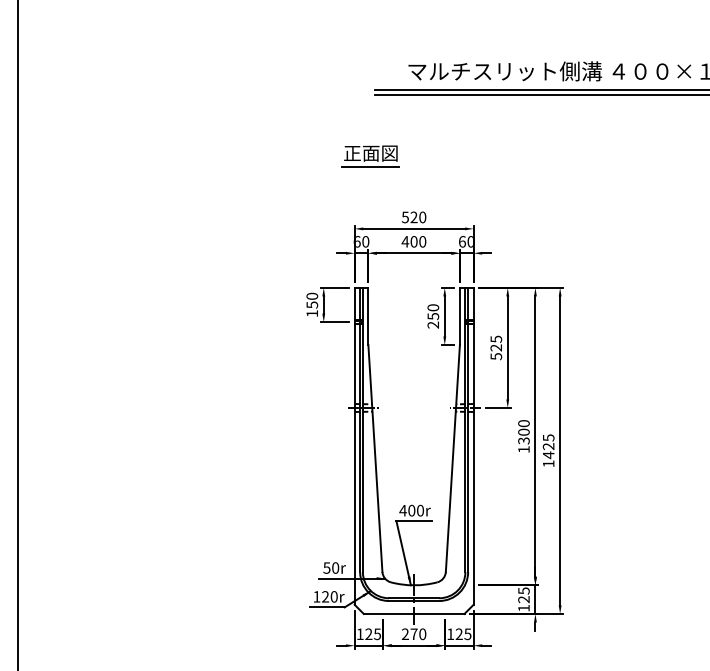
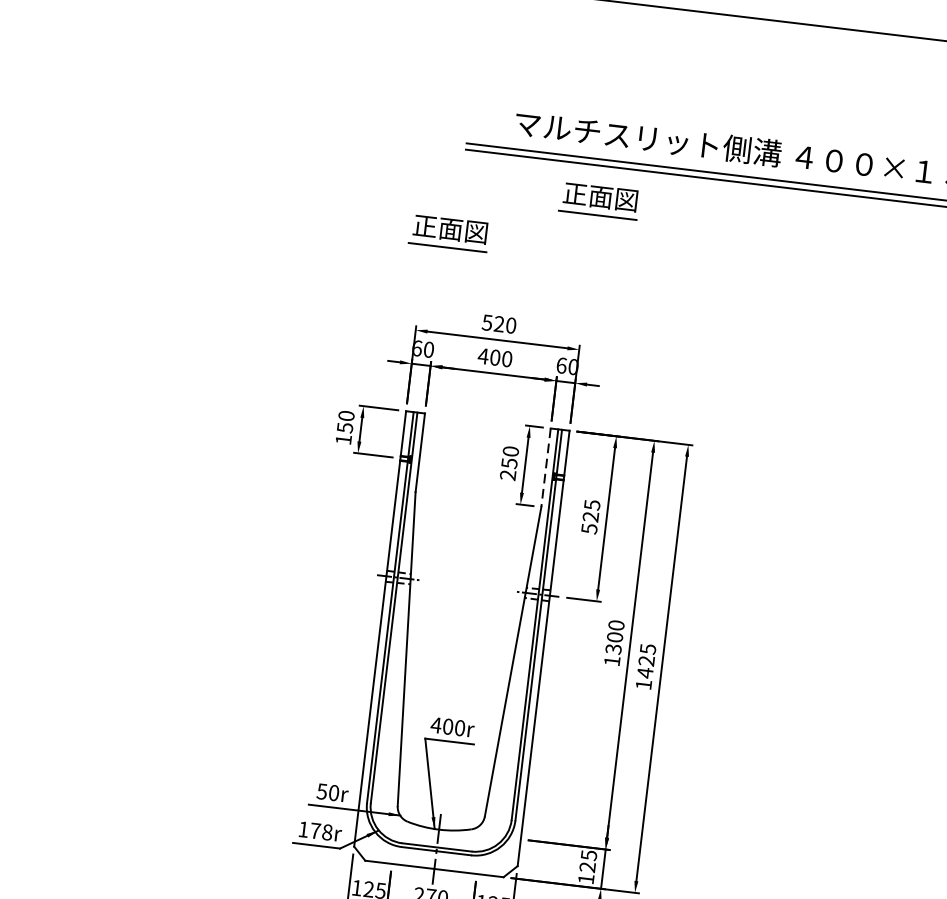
part: (475, 120) -> (599, 201), added
line: (459, 316) -> (545, 467), solid -> dashed
text: (329, 596) -> (320, 831), 120r -> 178r

